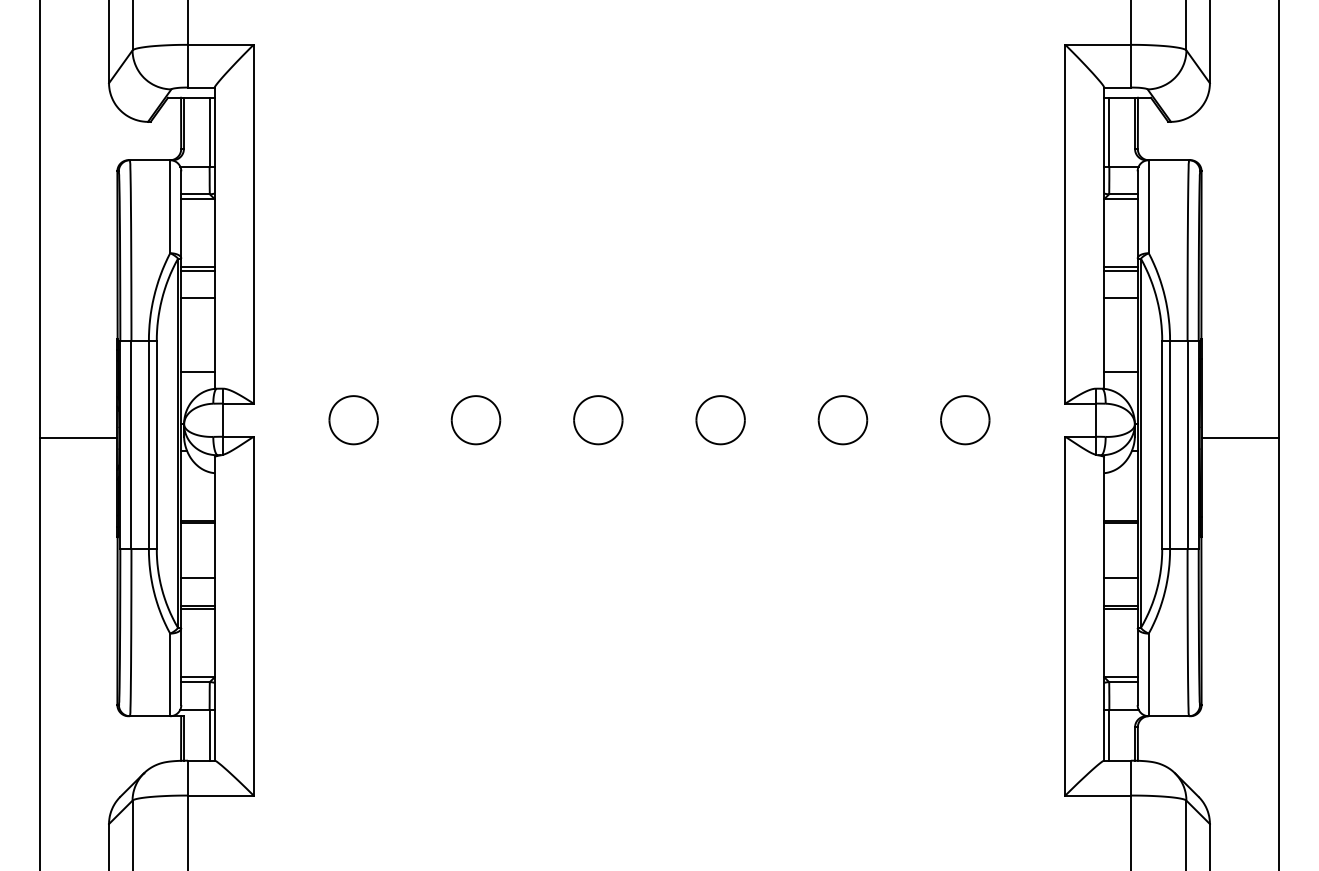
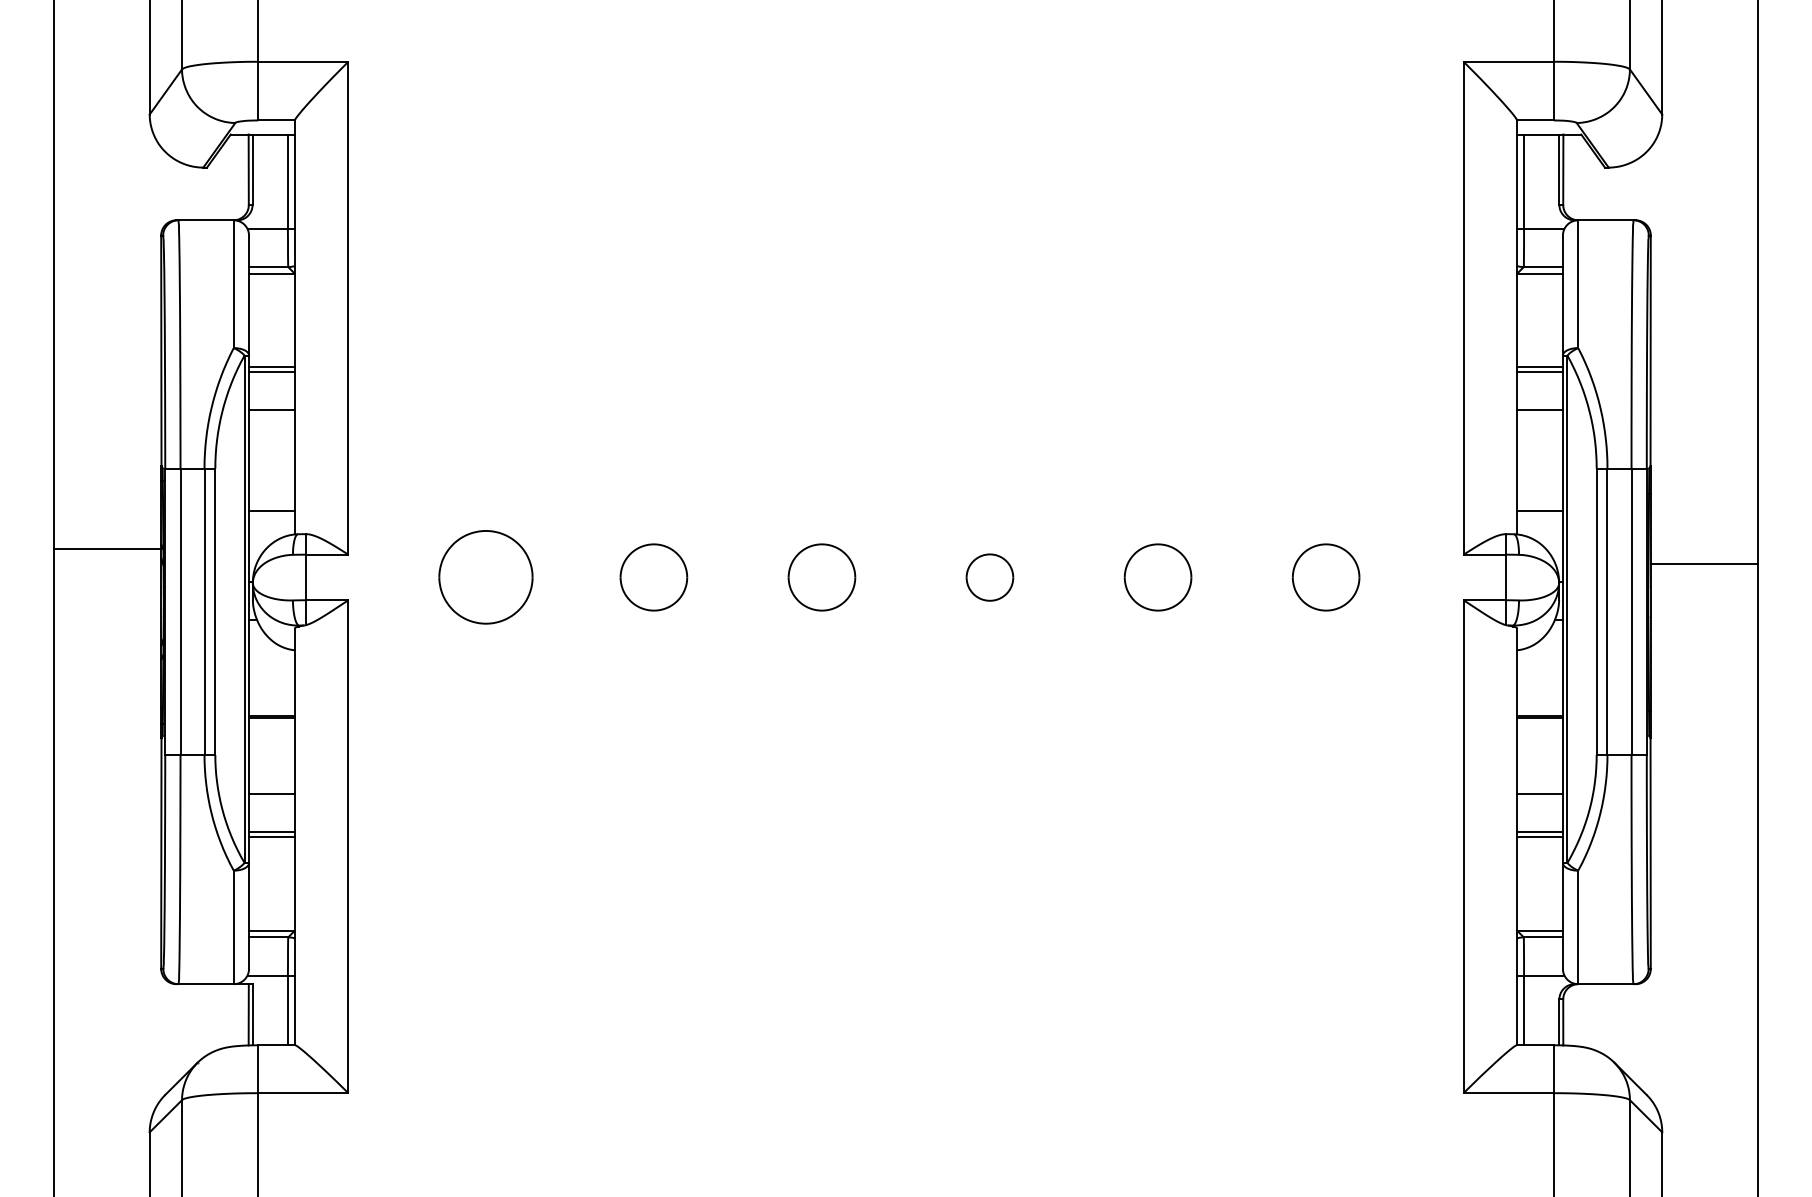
part: (353, 420) -> (485, 577), size x1.4
part: (720, 420) -> (989, 577), size x0.7
line: (78, 438) -> (107, 549), moved
line: (1240, 438) -> (1704, 564), moved

